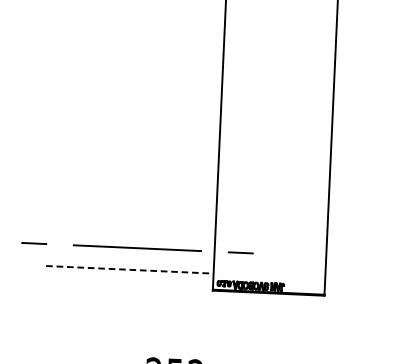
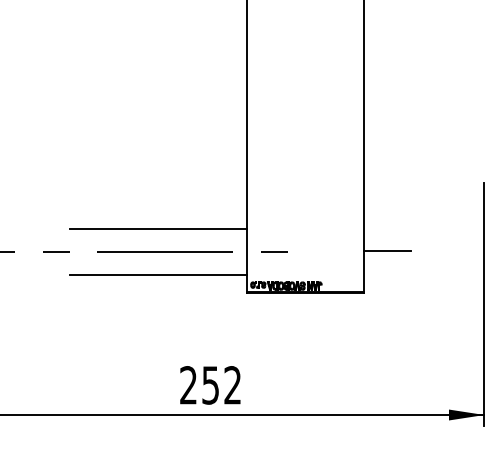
line: (131, 225) -> (157, 228), added
line: (348, 257) -> (387, 251), added
line: (130, 269) -> (158, 274), dashed -> solid

